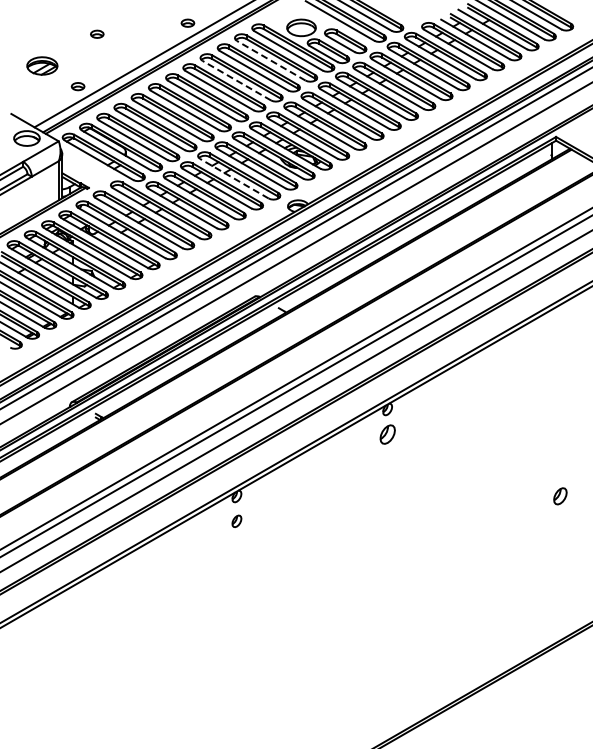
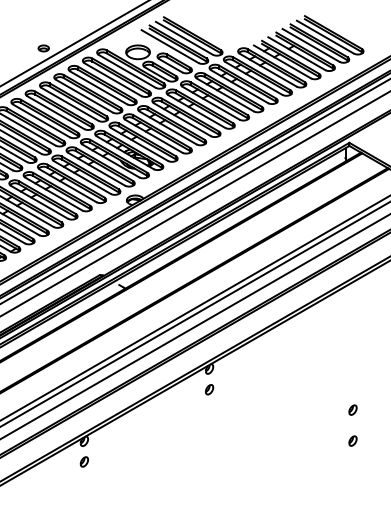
line: (271, 60) -> (113, 79), dashed -> solid
line: (236, 80) -> (84, 95), dashed -> solid
line: (234, 178) -> (82, 177), dashed -> solid
part: (387, 433) -> (209, 389), size x0.62
part: (560, 458) -> (353, 409), added
part: (560, 495) -> (353, 440), size x0.71

